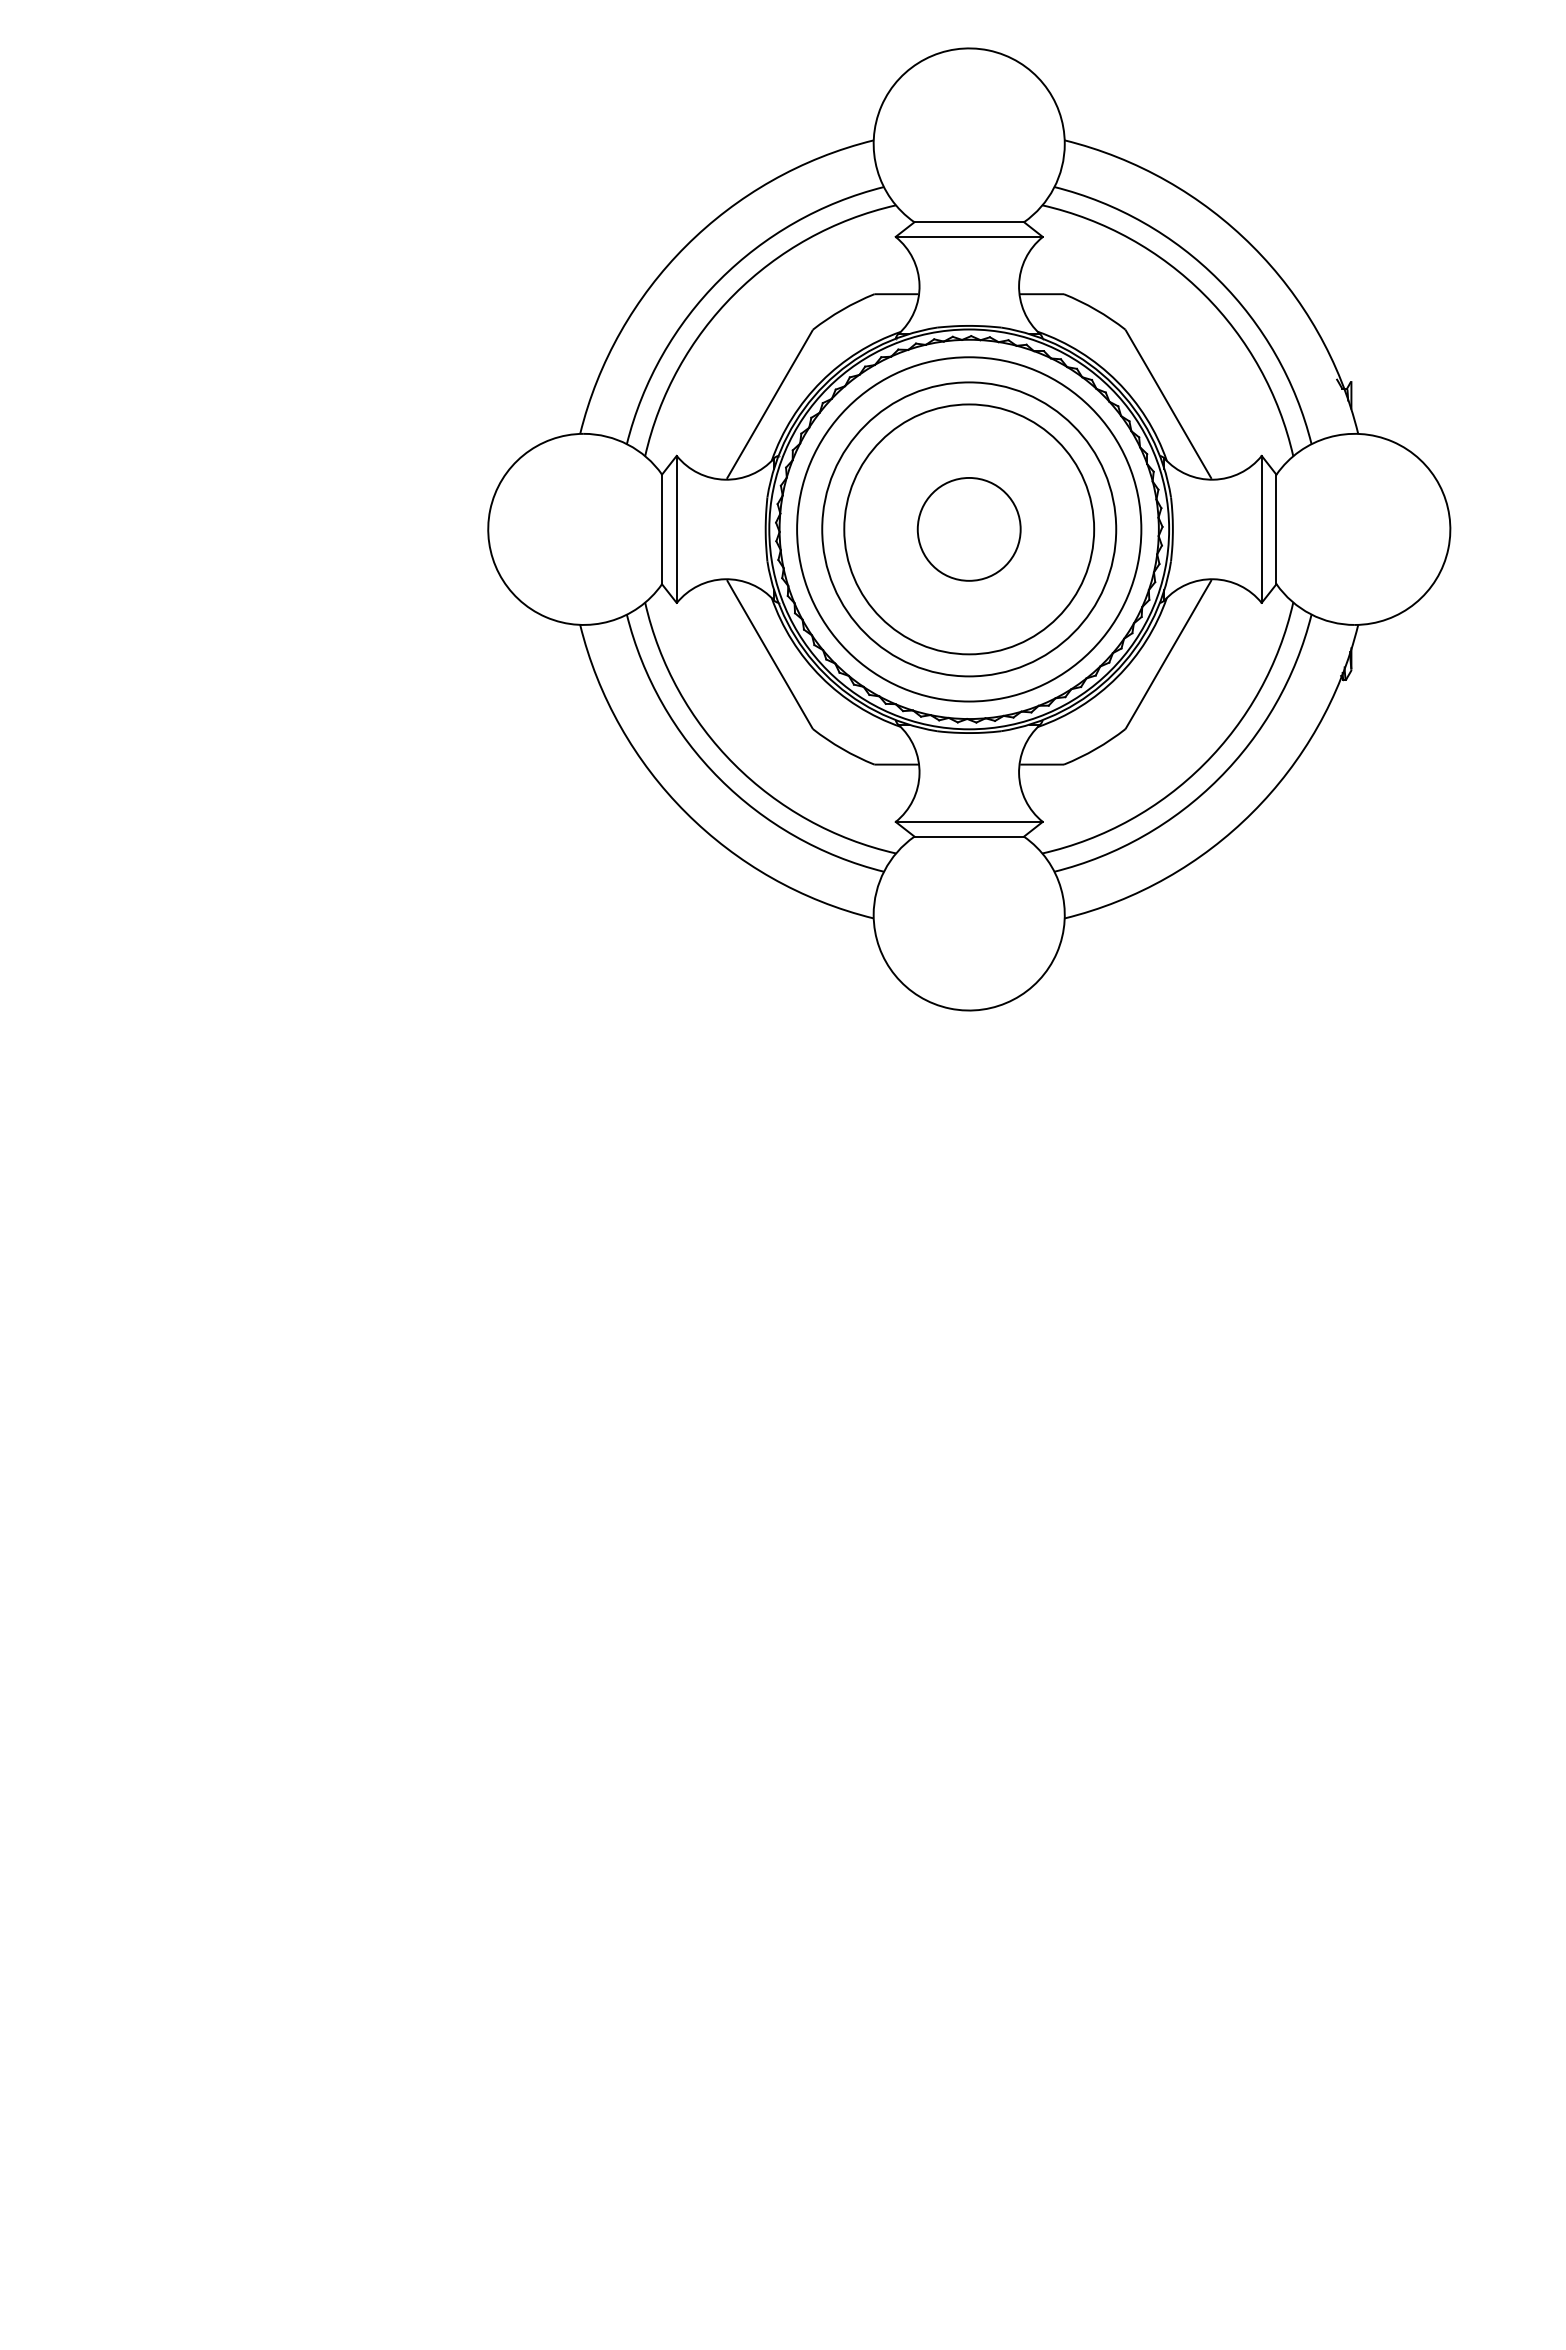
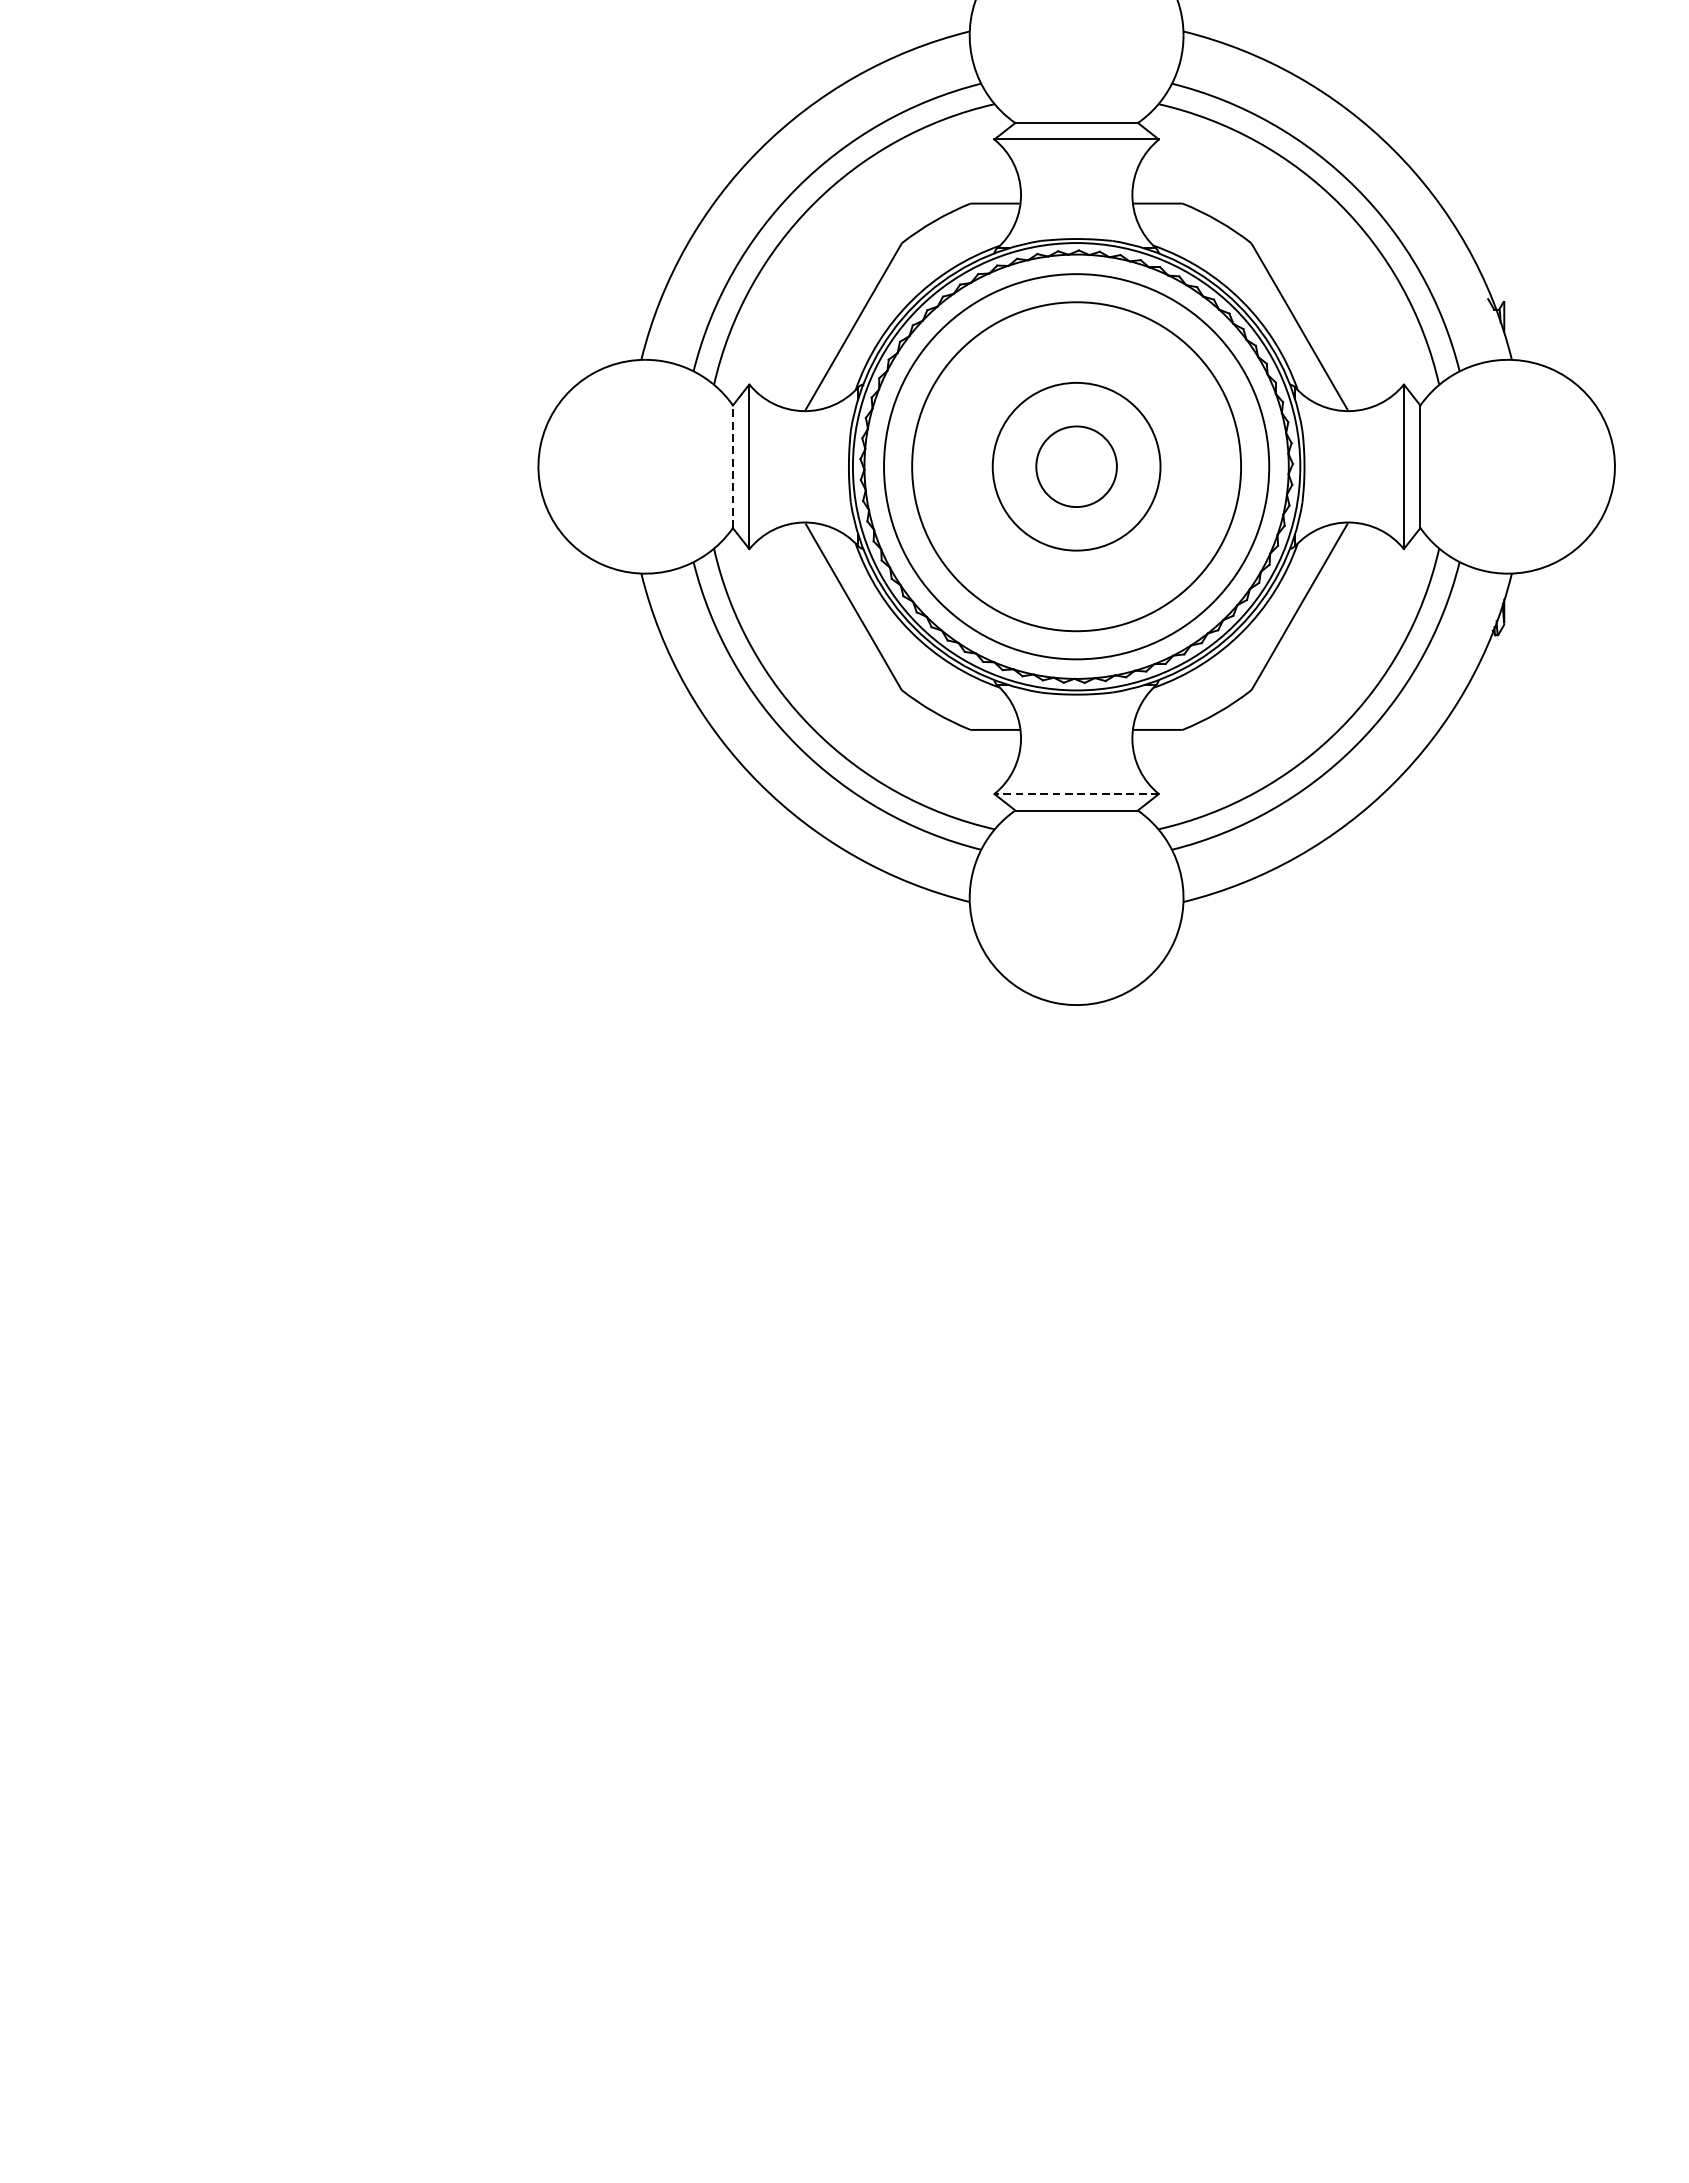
circle: (968, 528) -> (1075, 465), size x0.7
line: (662, 529) -> (733, 466), solid -> dashed
circle: (969, 529) -> (1076, 466), size x0.6
line: (968, 821) -> (1075, 793), solid -> dashed

